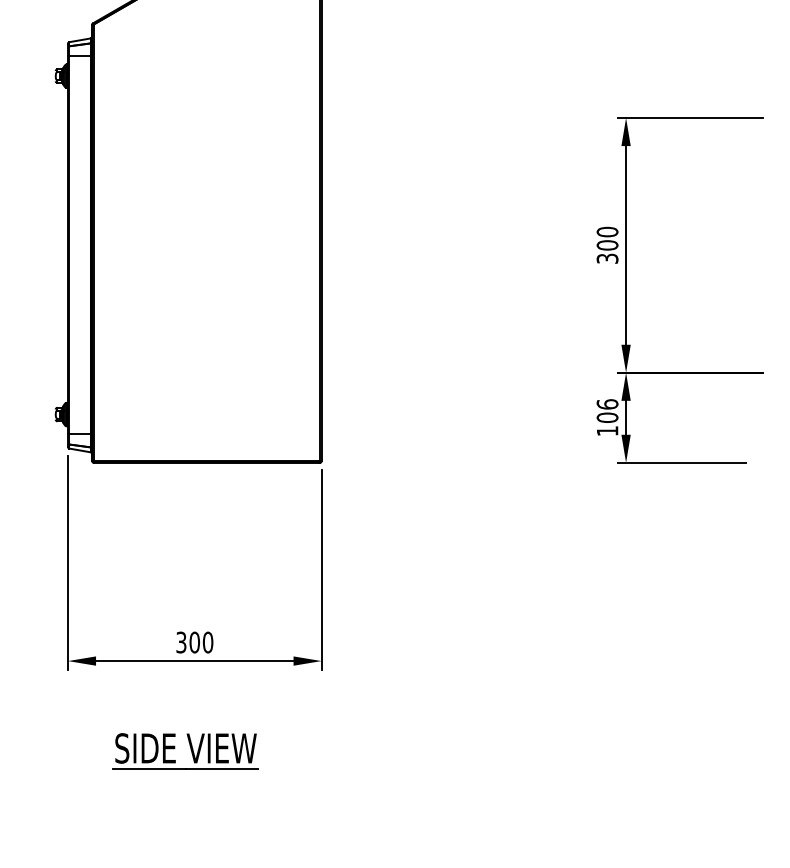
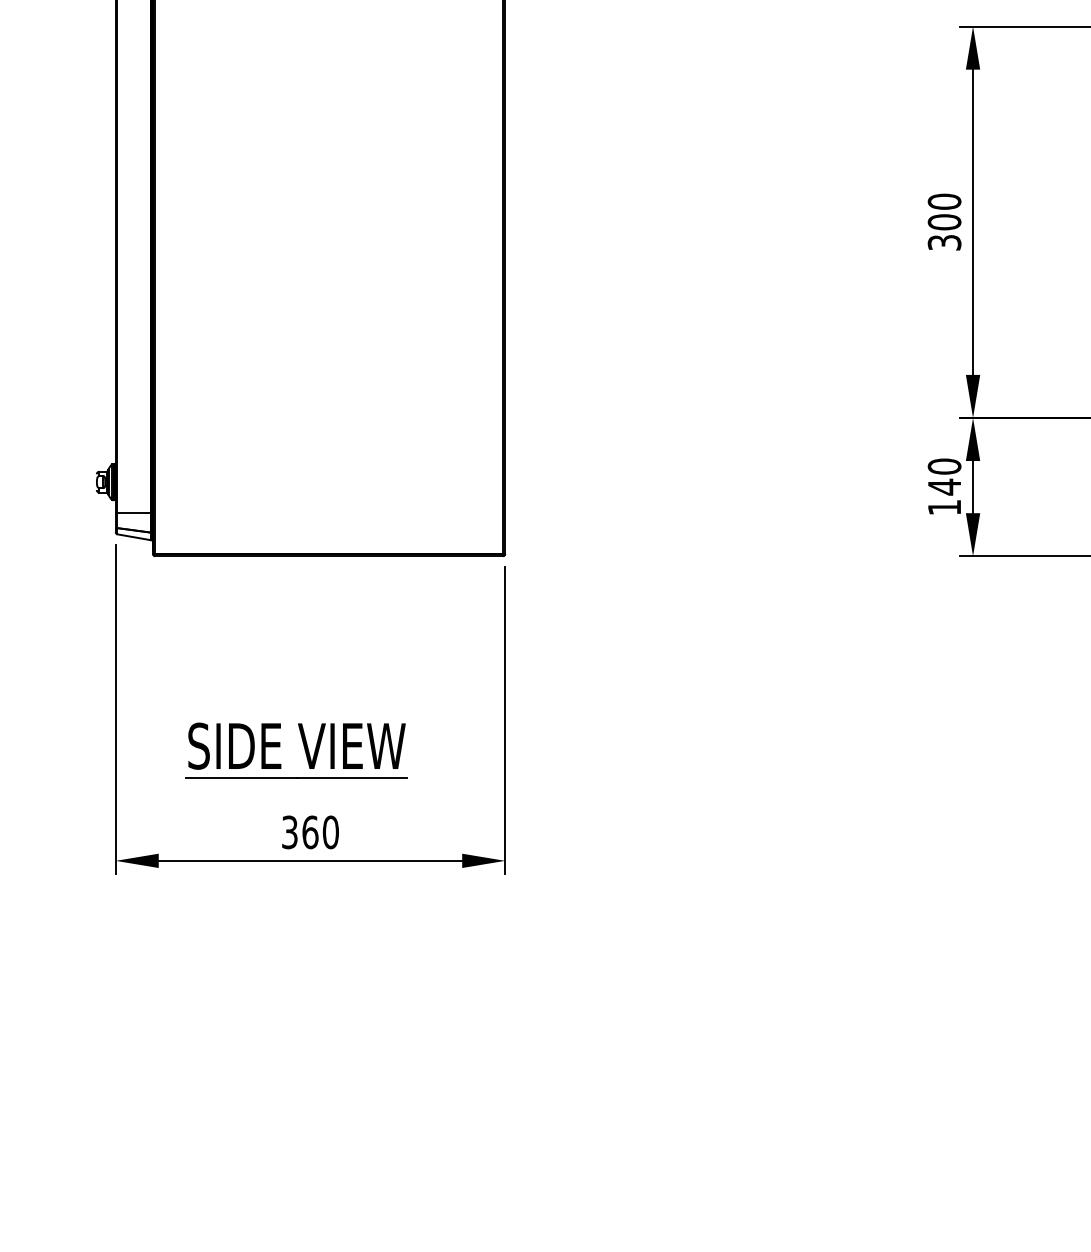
text: (607, 411) -> (944, 477), 106 -> 140
text: (194, 642) -> (310, 832), 300 -> 360
part: (185, 751) -> (296, 750), moved

